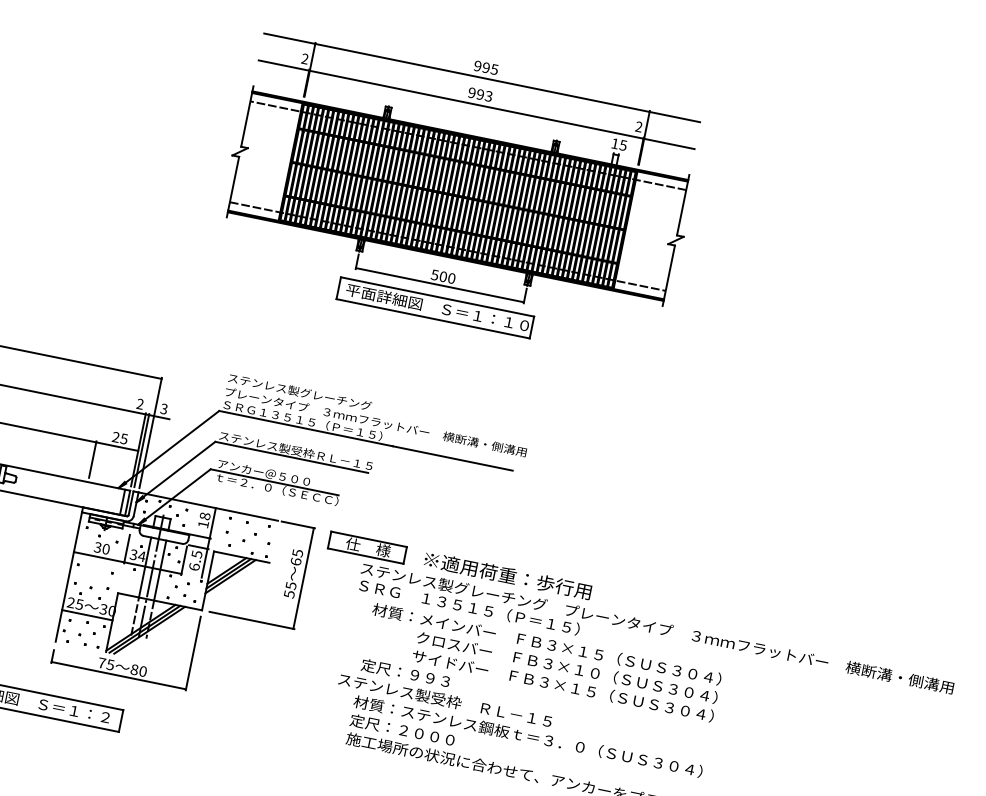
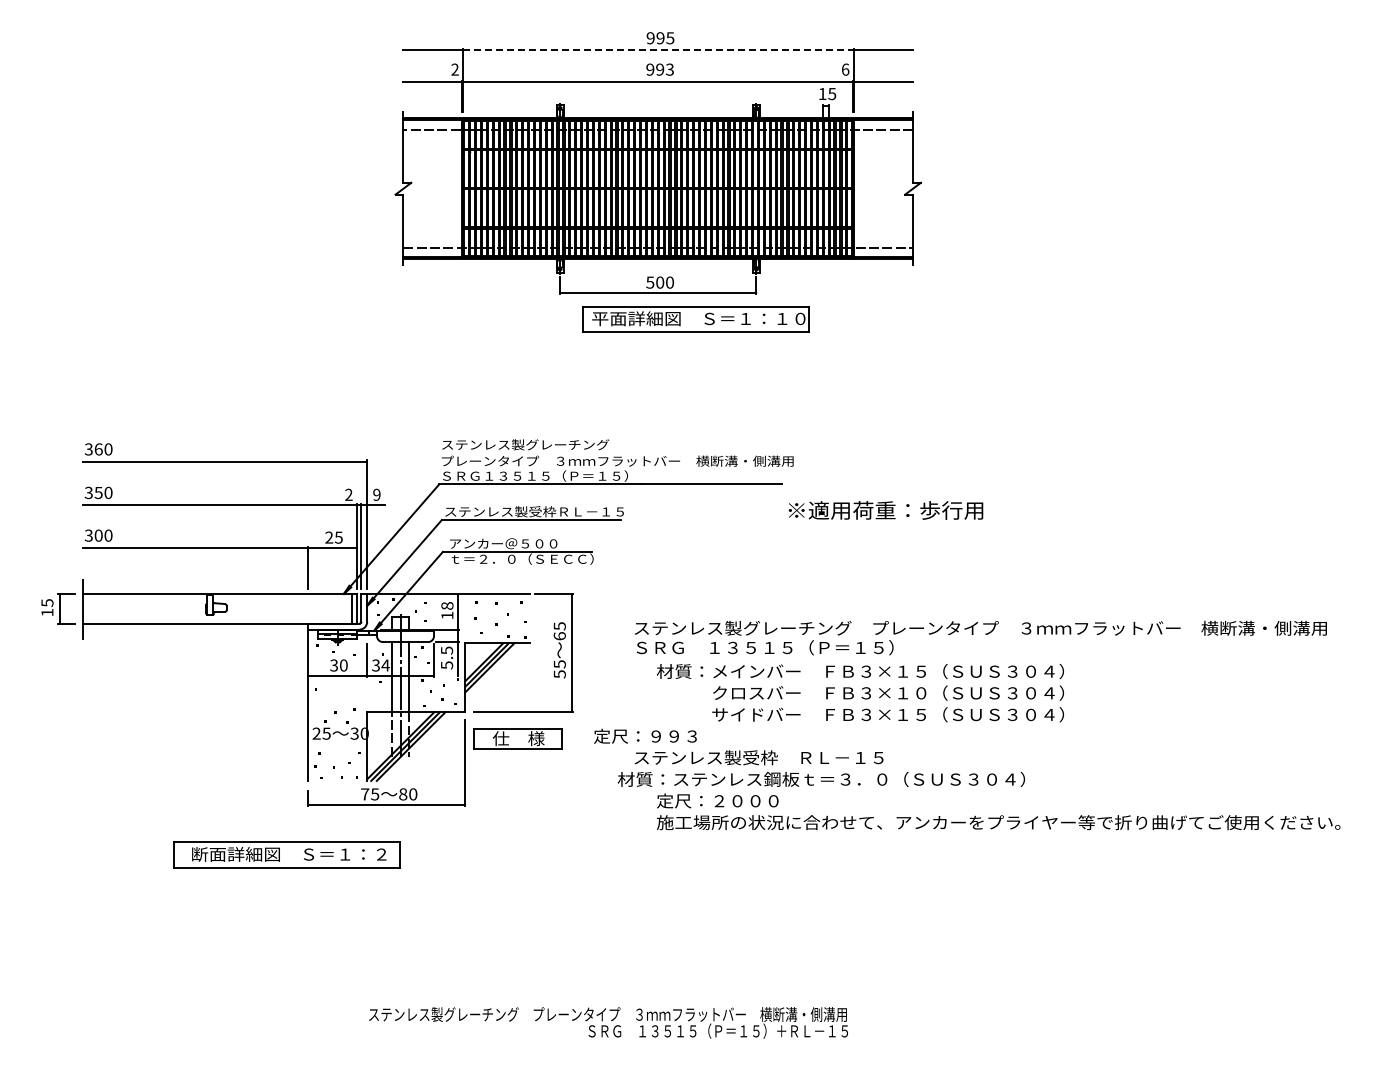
line: (483, 78) -> (659, 50), solid -> dashed
text: (638, 126) -> (845, 69), 2 -> 6
part: (434, 307) -> (695, 319), moved
text: (163, 408) -> (376, 494), 3 -> 9
part: (367, 547) -> (517, 738), moved
text: (194, 567) -> (446, 665), 6.5 -> 5.5
text: (507, 575) -> (885, 510), moved
line: (87, 614) -> (337, 743), removed
text: (405, 672) -> (645, 735), moved
text: (527, 735) -> (820, 778), moved

